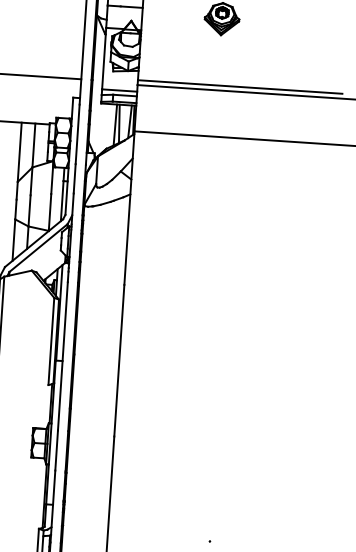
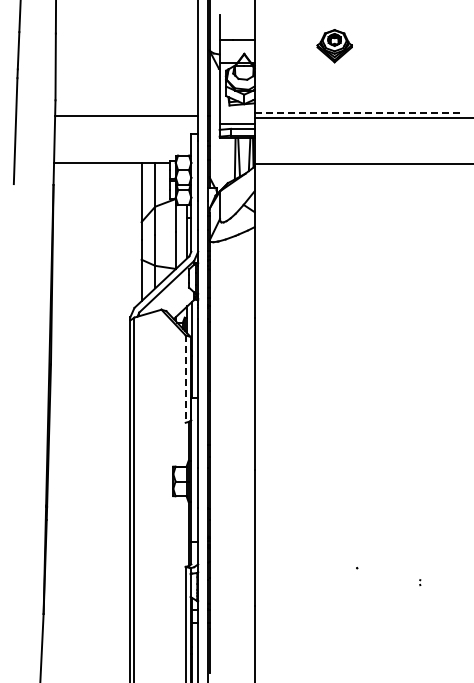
line: (239, 86) -> (356, 112), solid -> dashed
line: (51, 341) -> (185, 379), solid -> dashed

